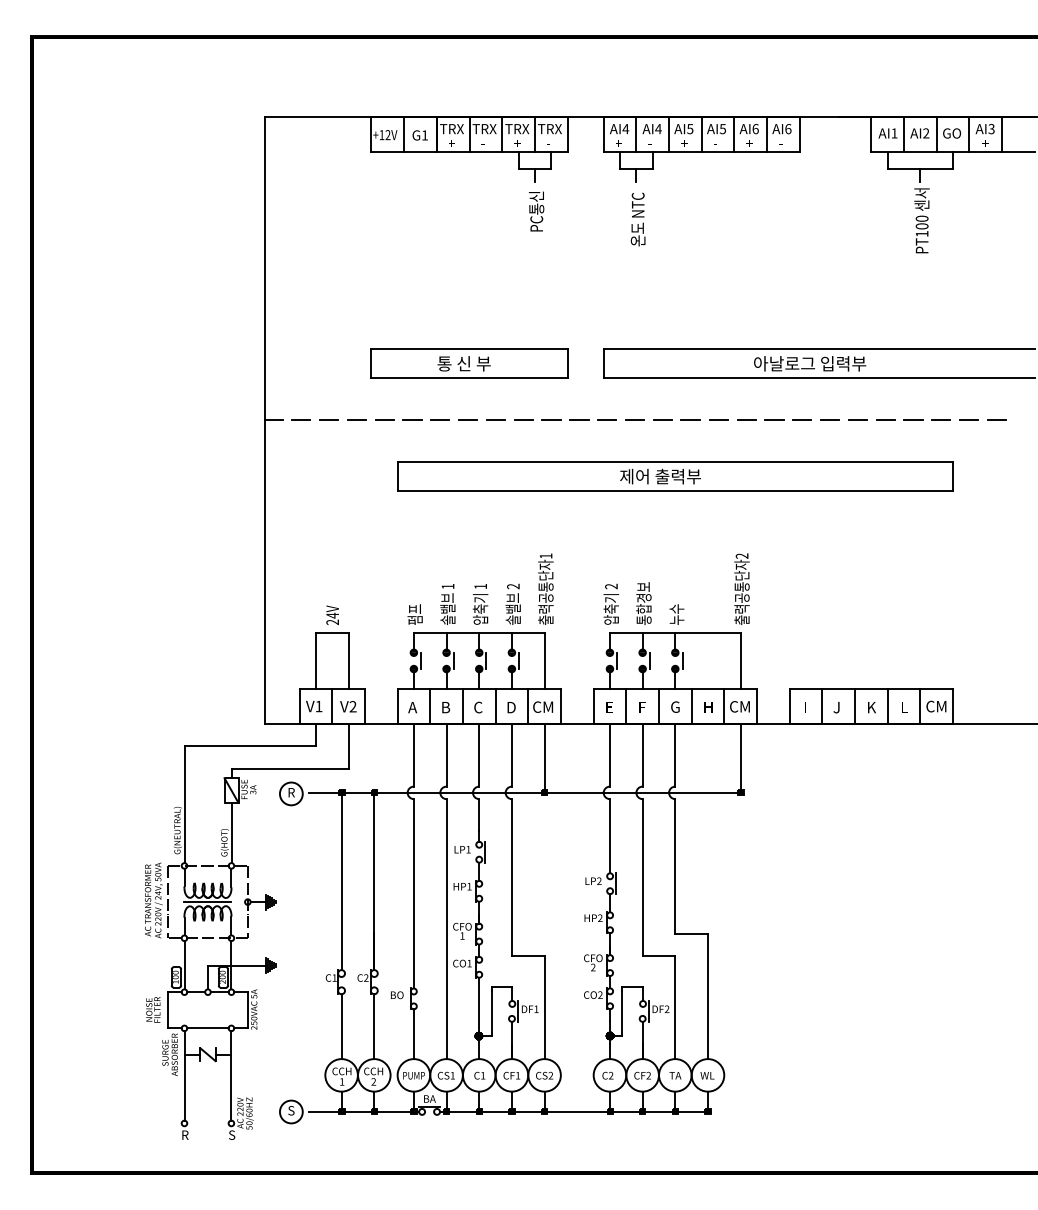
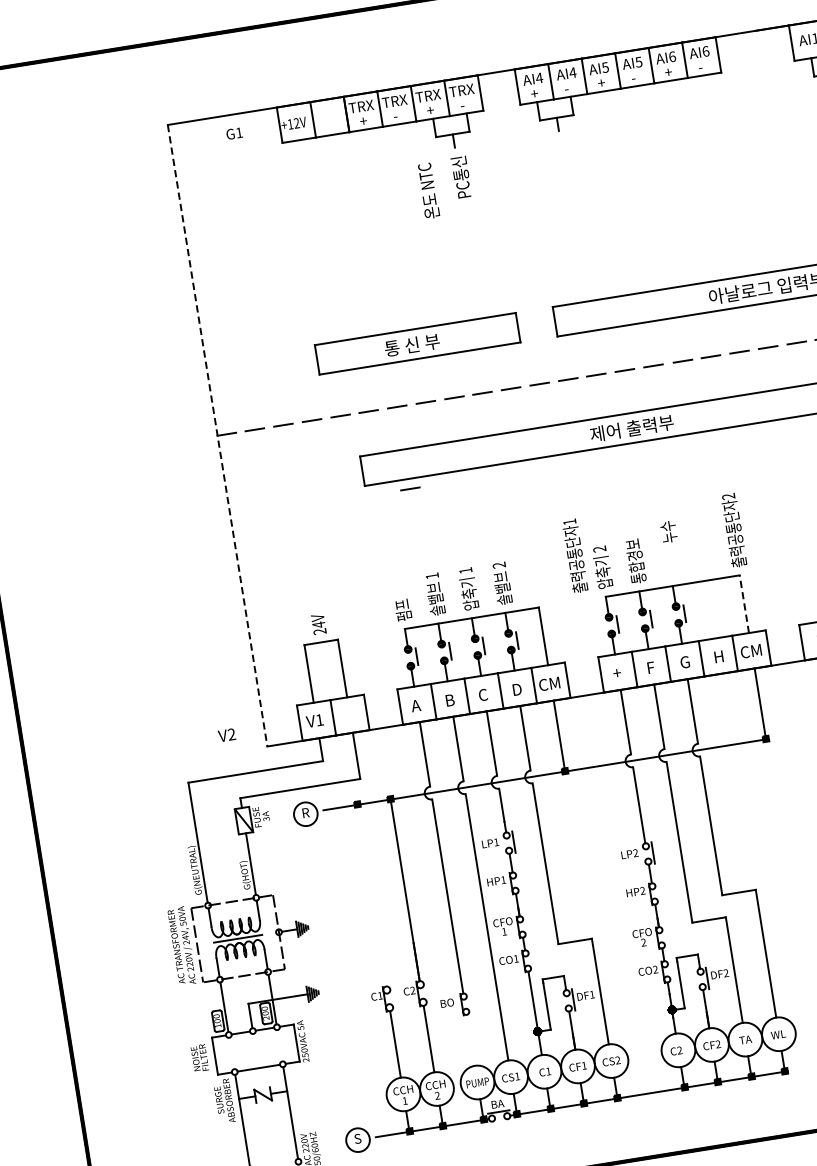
text: (419, 135) -> (233, 133), moved
text: (637, 219) -> (427, 191), moved
line: (265, 420) -> (218, 435), solid -> dashed
line: (439, 499) -> (409, 488), added
text: (545, 588) -> (574, 555), moved
text: (676, 614) -> (668, 531), moved
line: (740, 660) -> (744, 603), solid -> dashed
text: (348, 706) -> (227, 734), moved
text: (608, 707) -> (616, 673), E -> +
line: (341, 881) -> (371, 895), removed
line: (413, 1034) -> (470, 1040), removed

